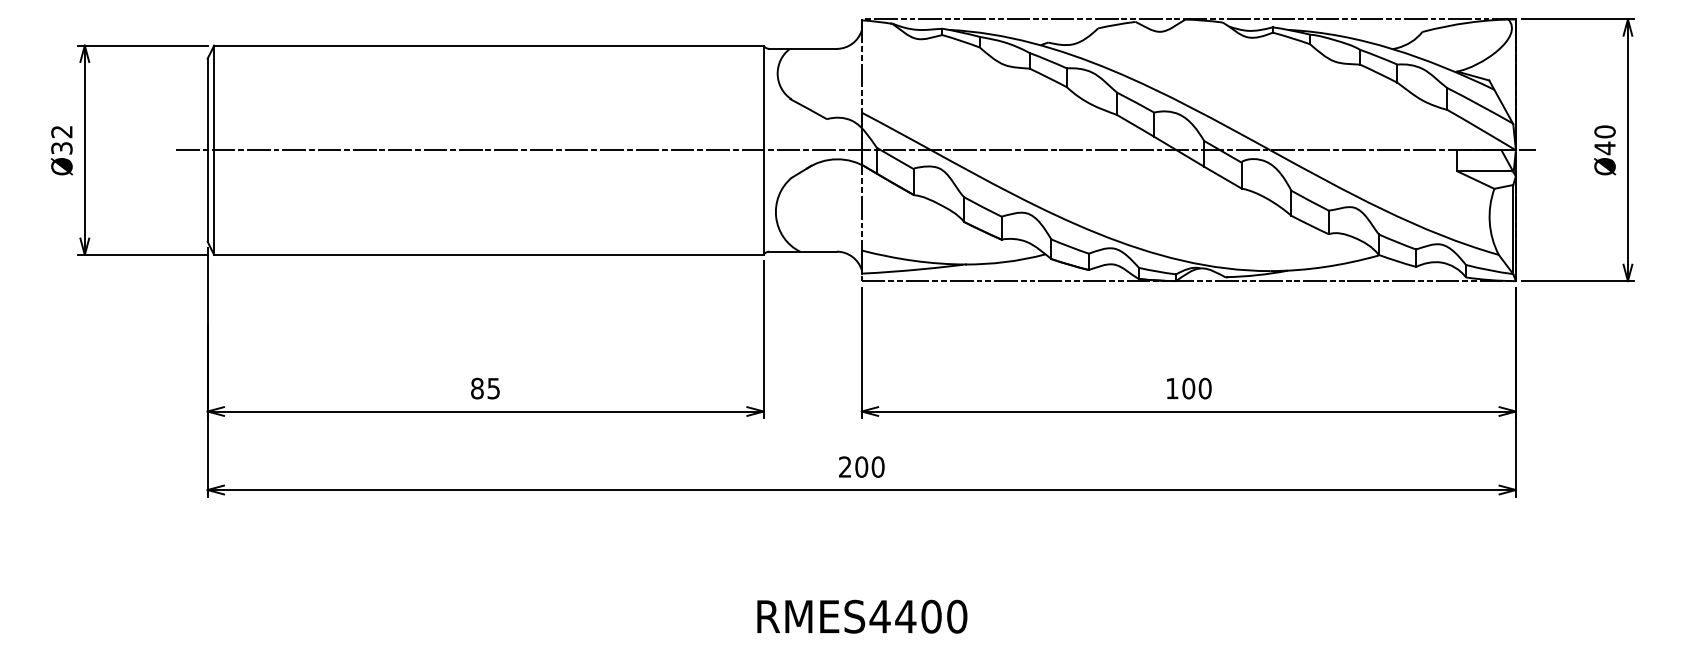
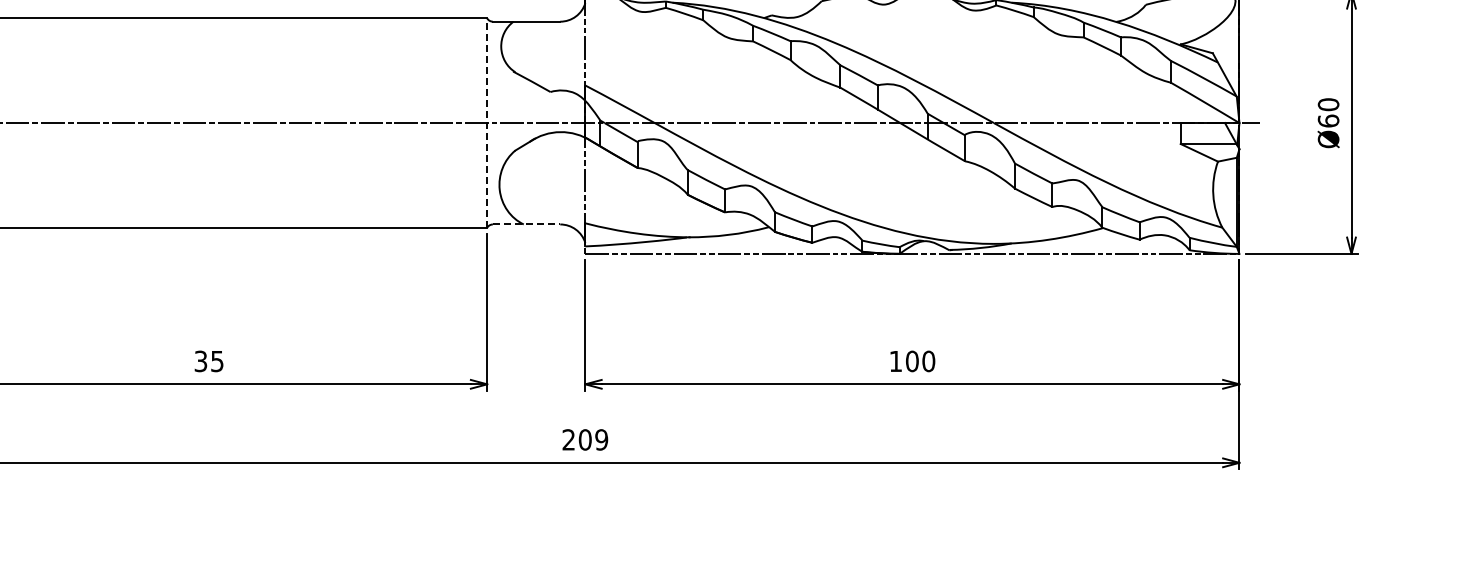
text: (1604, 148) -> (1328, 121), Ø40 -> Ø60
line: (763, 150) -> (487, 123), solid -> dashed
line: (803, 251) -> (527, 224), solid -> dashed
text: (477, 388) -> (201, 361), 85 -> 35
text: (877, 466) -> (601, 439), 200 -> 209

